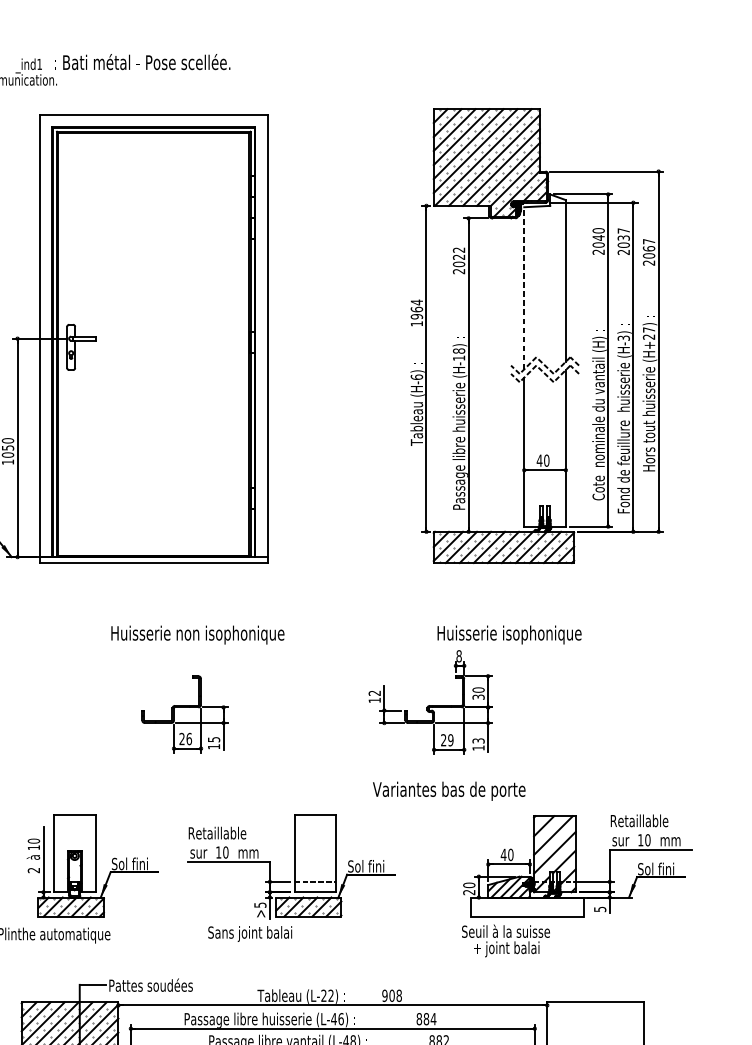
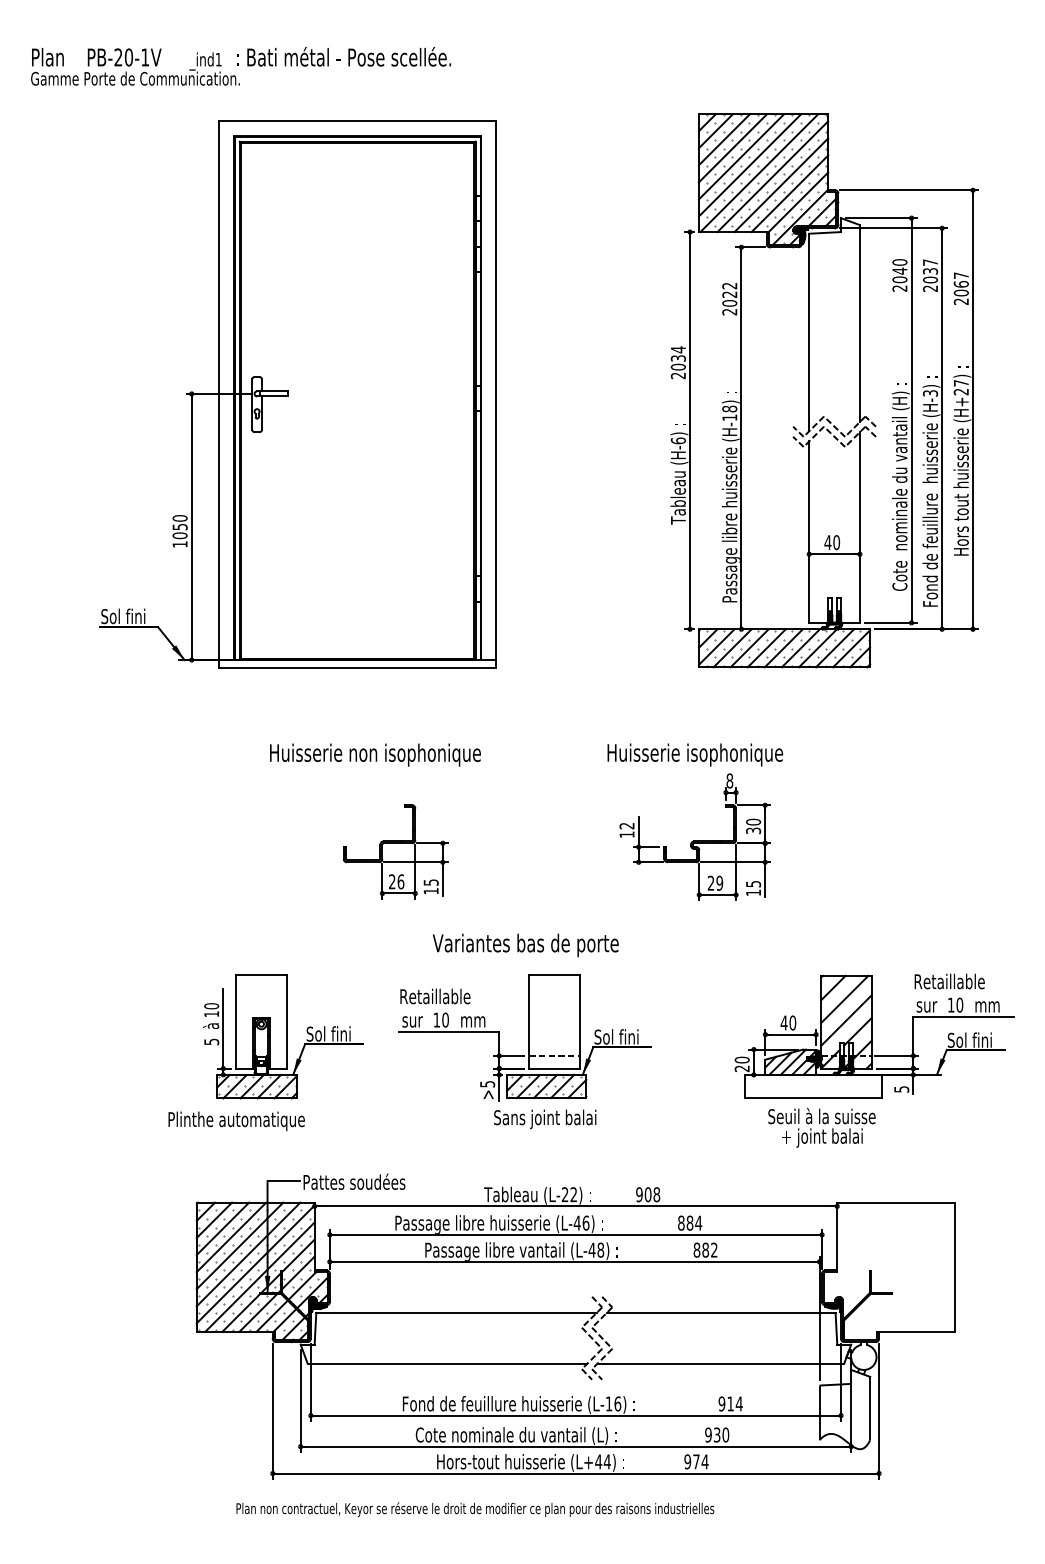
line: (524, 288) -> (809, 332), dashed -> solid
text: (416, 317) -> (677, 367), 1964 -> 2034
text: (197, 634) -> (375, 754), moved
text: (509, 634) -> (695, 754), moved
text: (478, 741) -> (753, 884), 13 -> 15
text: (449, 791) -> (525, 945), moved
text: (33, 870) -> (211, 1041), 2 -> 5
text: (250, 934) -> (545, 1119), moved
text: (505, 940) -> (821, 1127), moved

